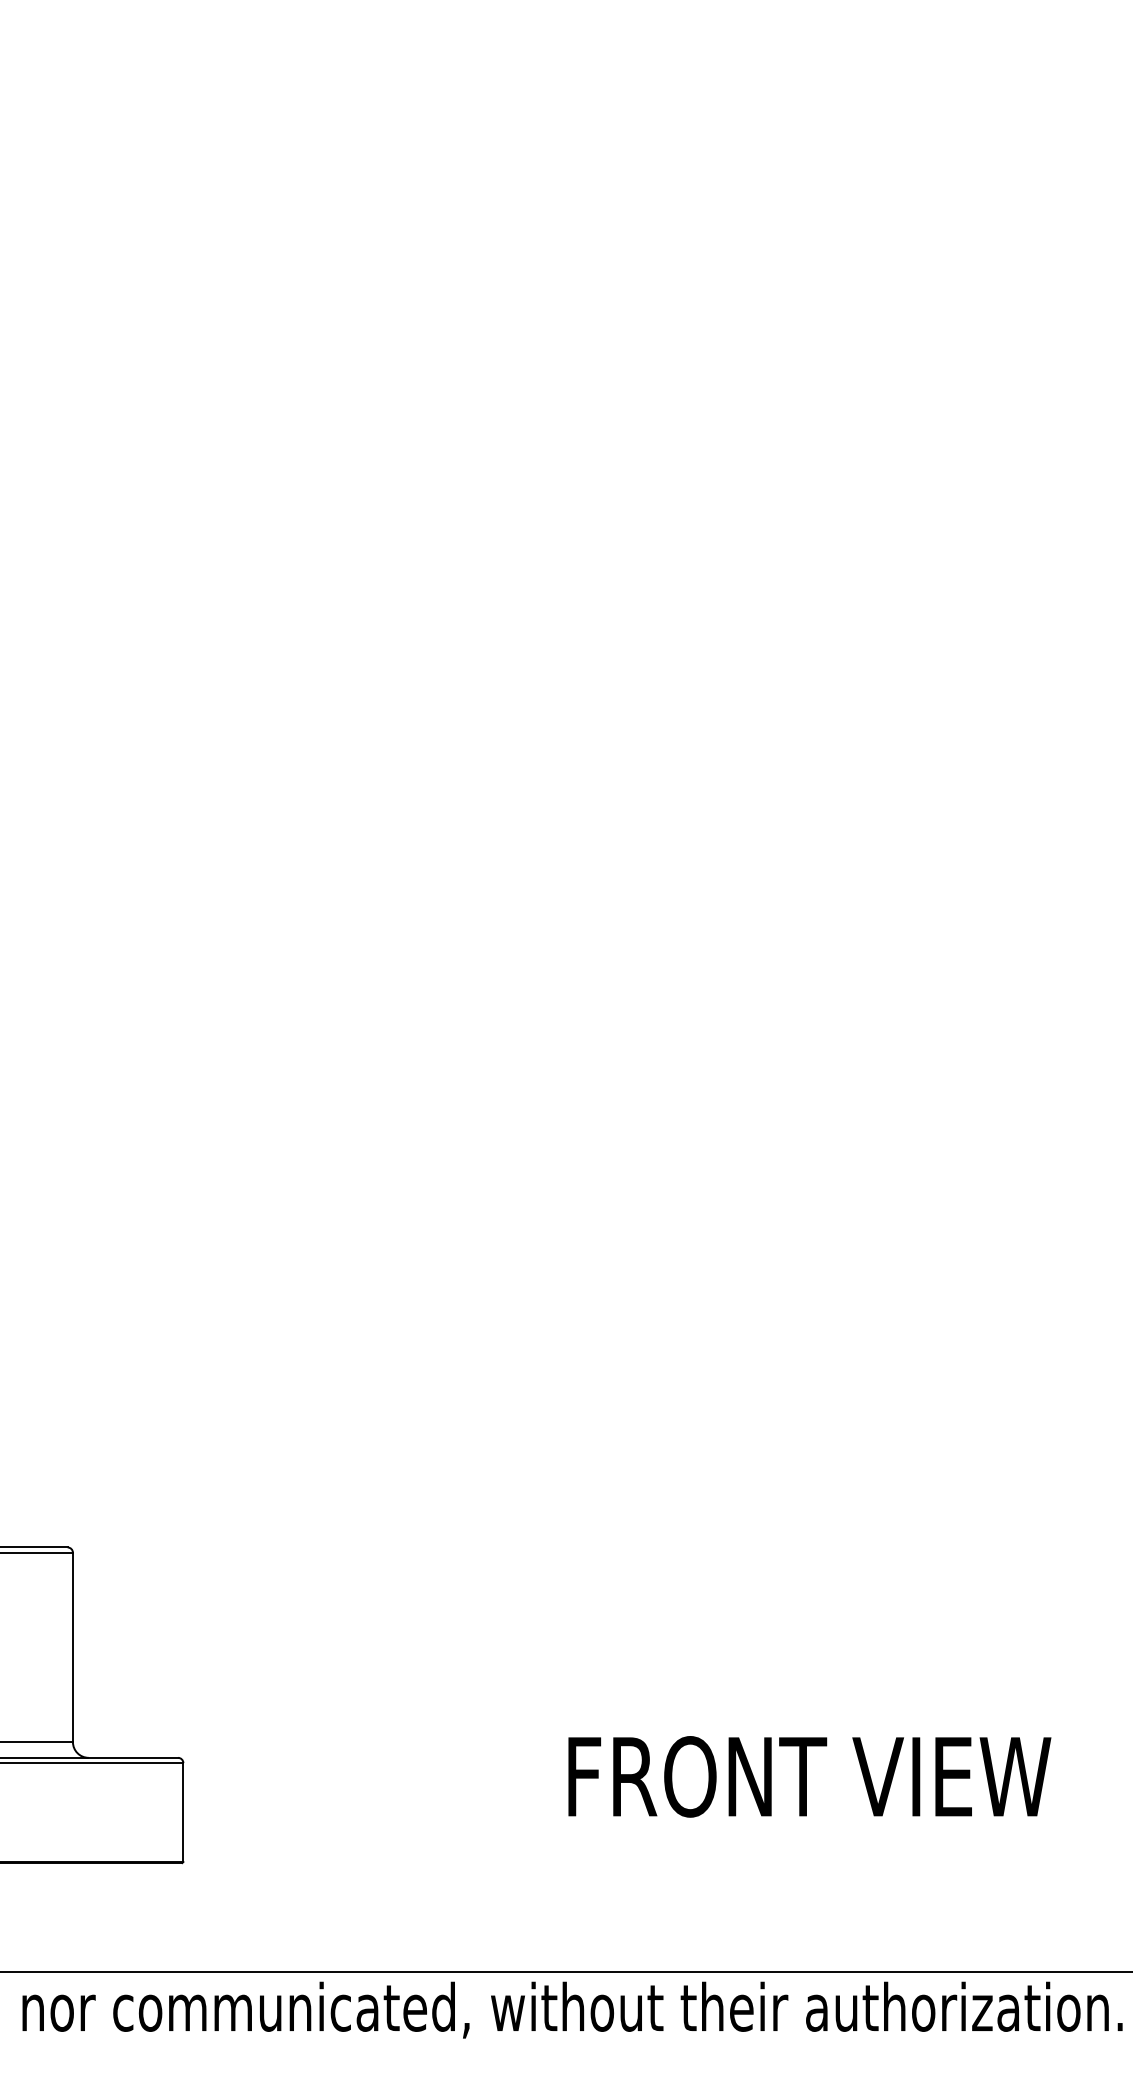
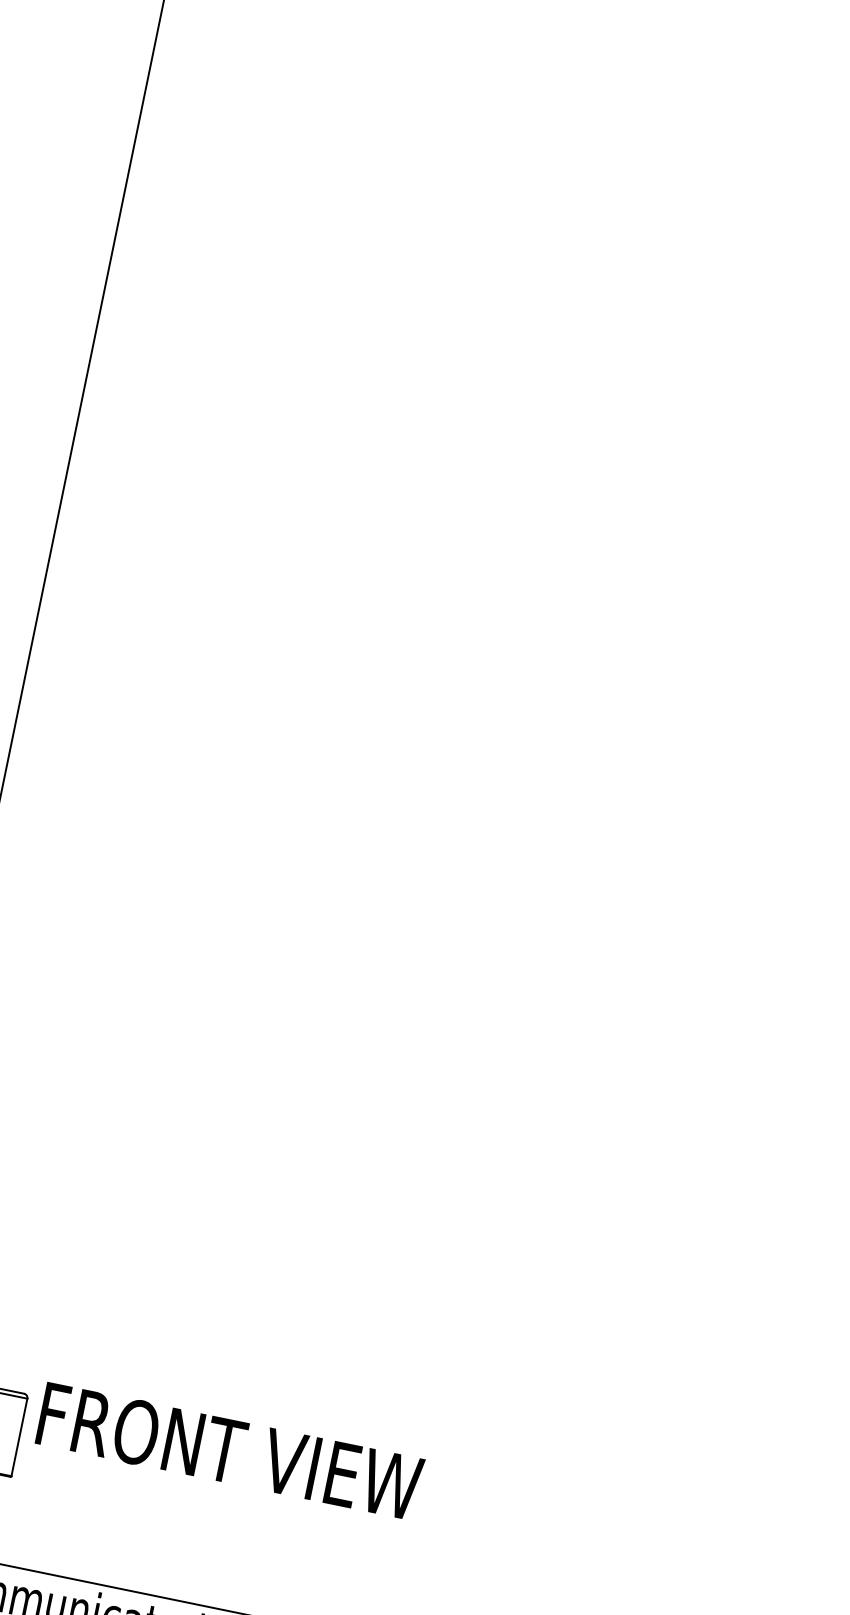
text: (809, 1776) -> (229, 1451), moved

